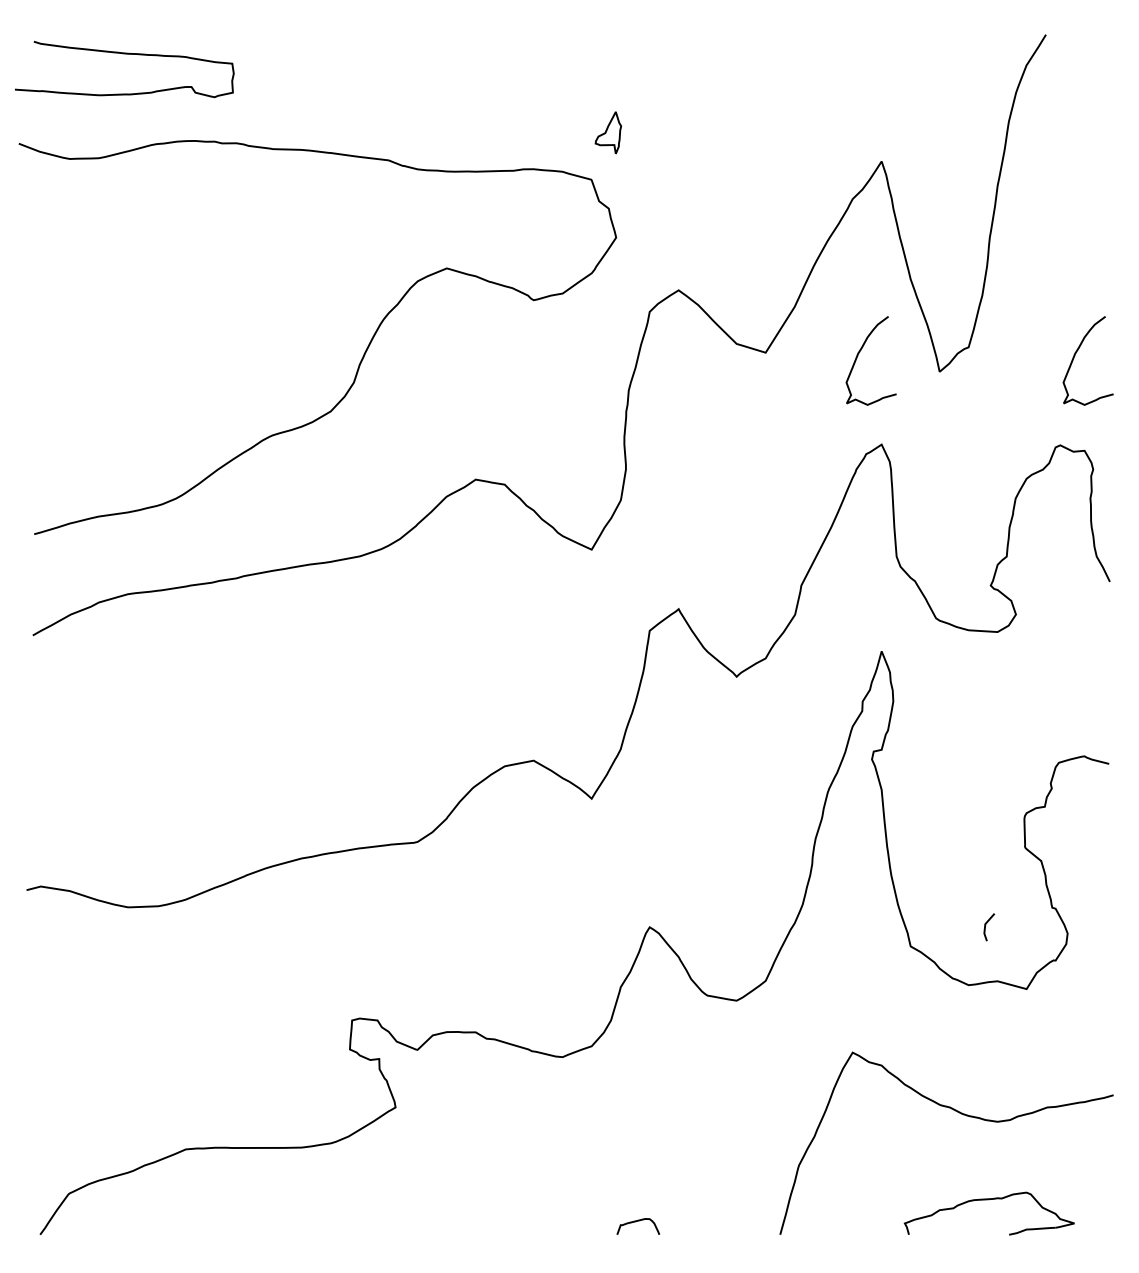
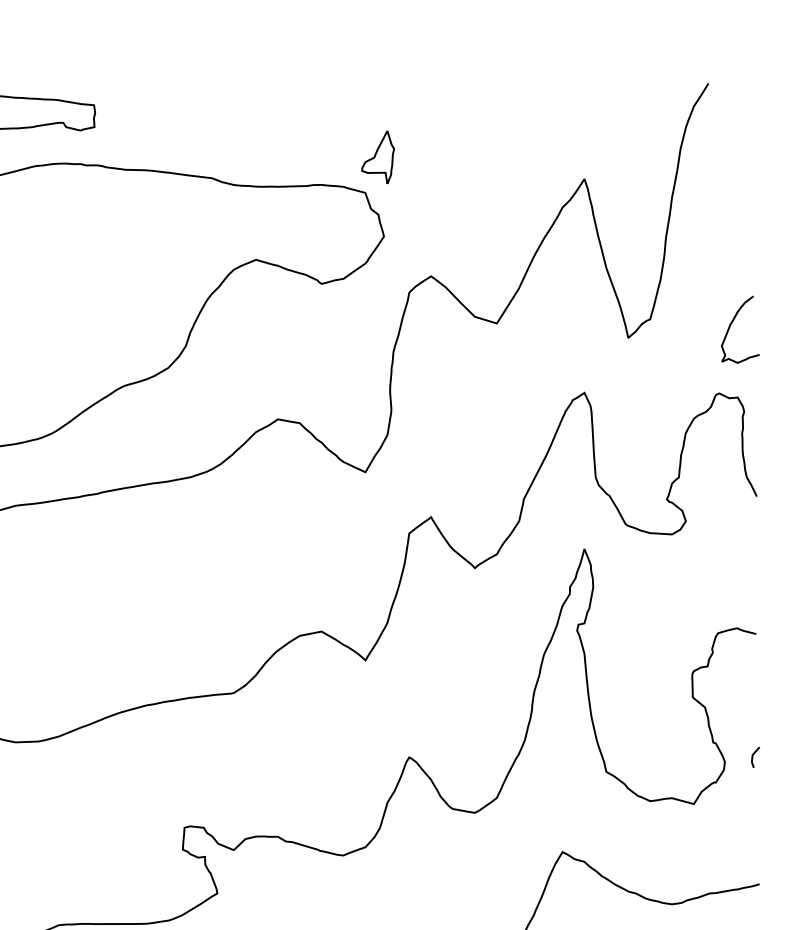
part: (608, 132) -> (378, 157), size x1.67
curve: (858, 355) -> (566, 325), removed
line: (986, 925) -> (753, 756), moved

